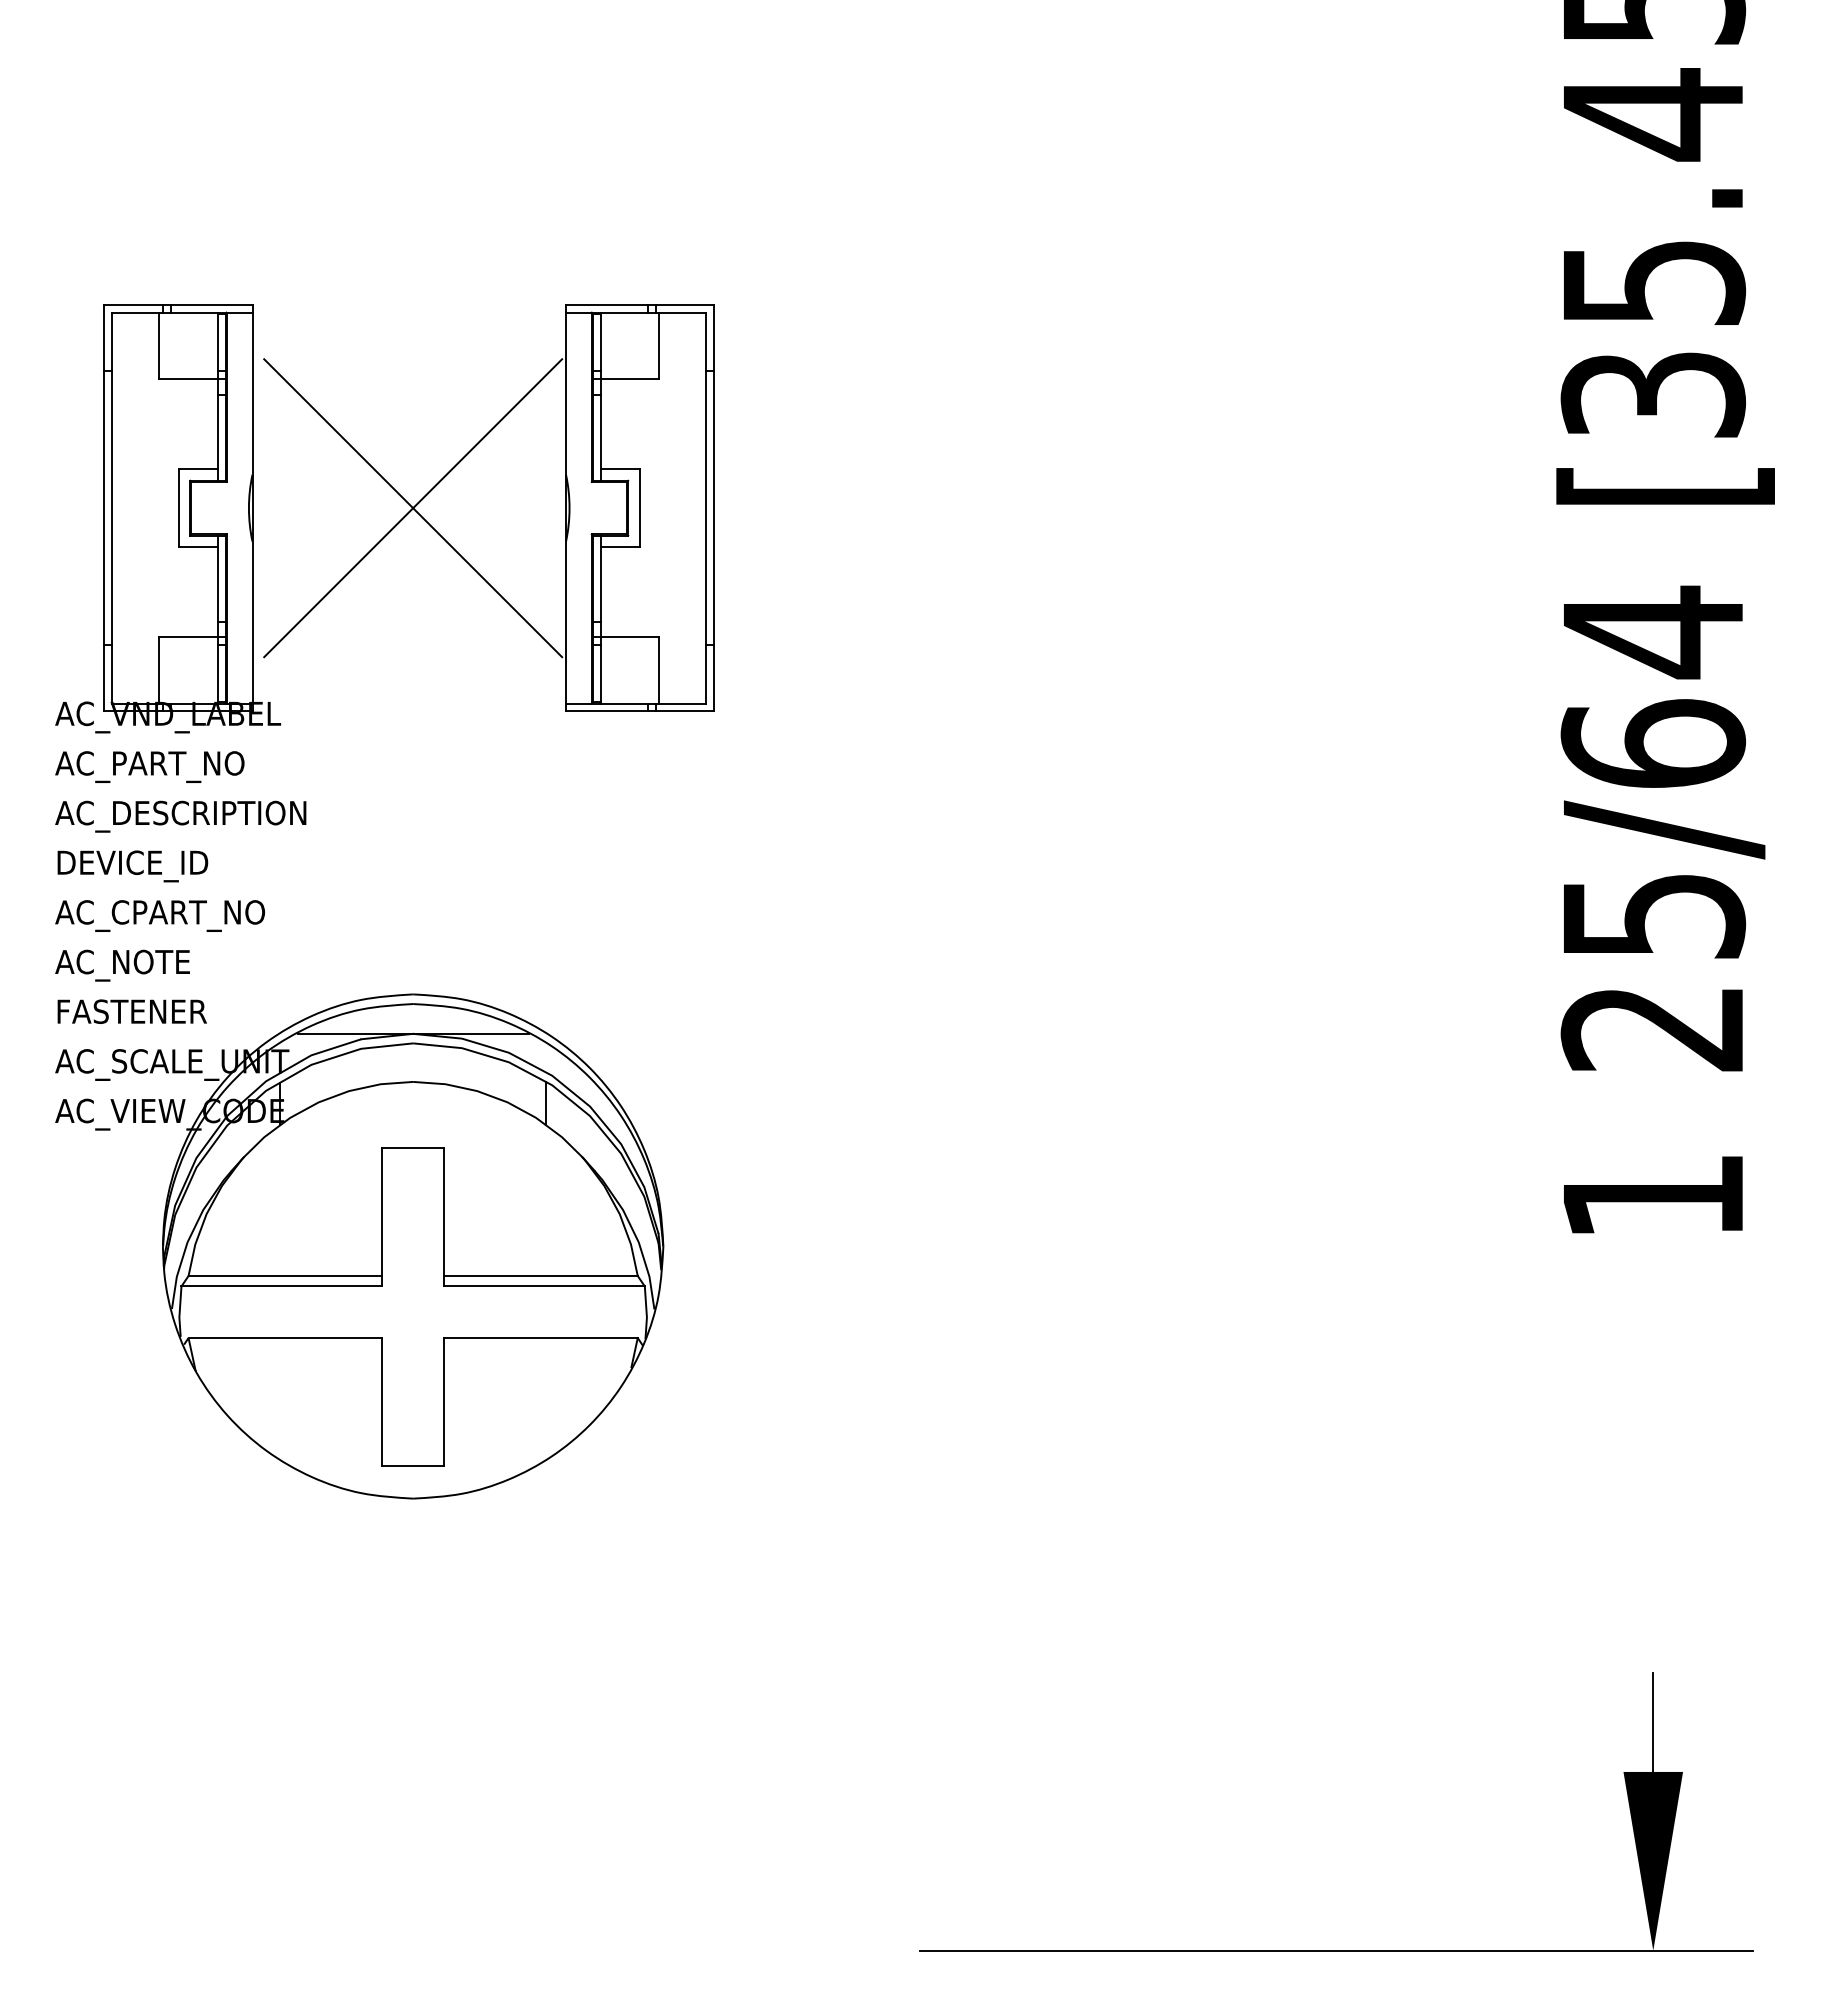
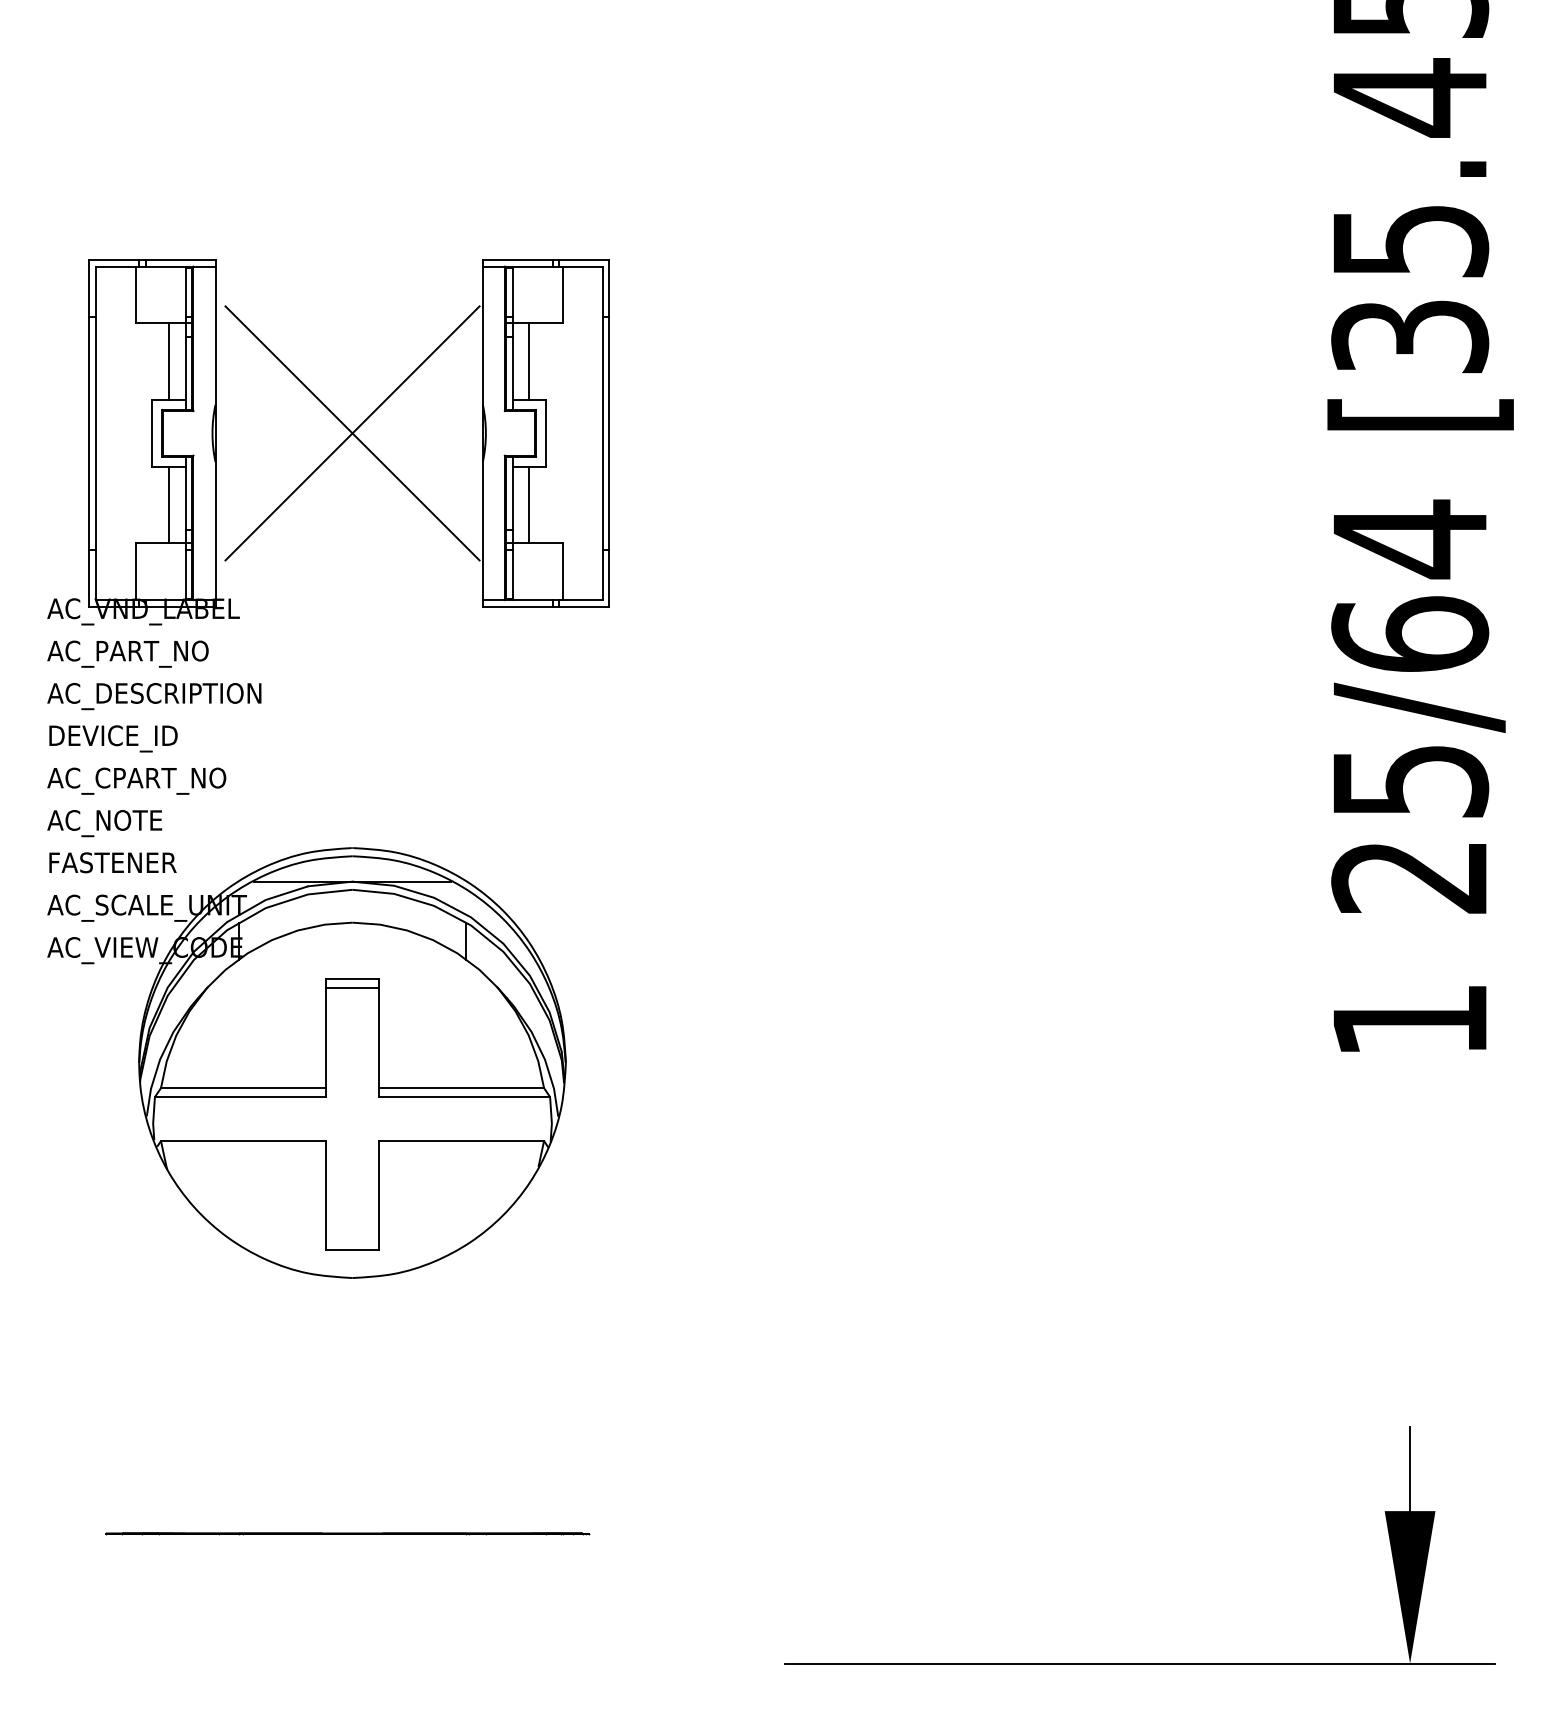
line: (198, 424) -> (169, 362), added
line: (620, 424) -> (529, 362), added
line: (198, 592) -> (169, 505), added
line: (620, 592) -> (529, 505), added
line: (412, 1158) -> (351, 987), added
line: (407, 1798) -> (347, 1533), added

